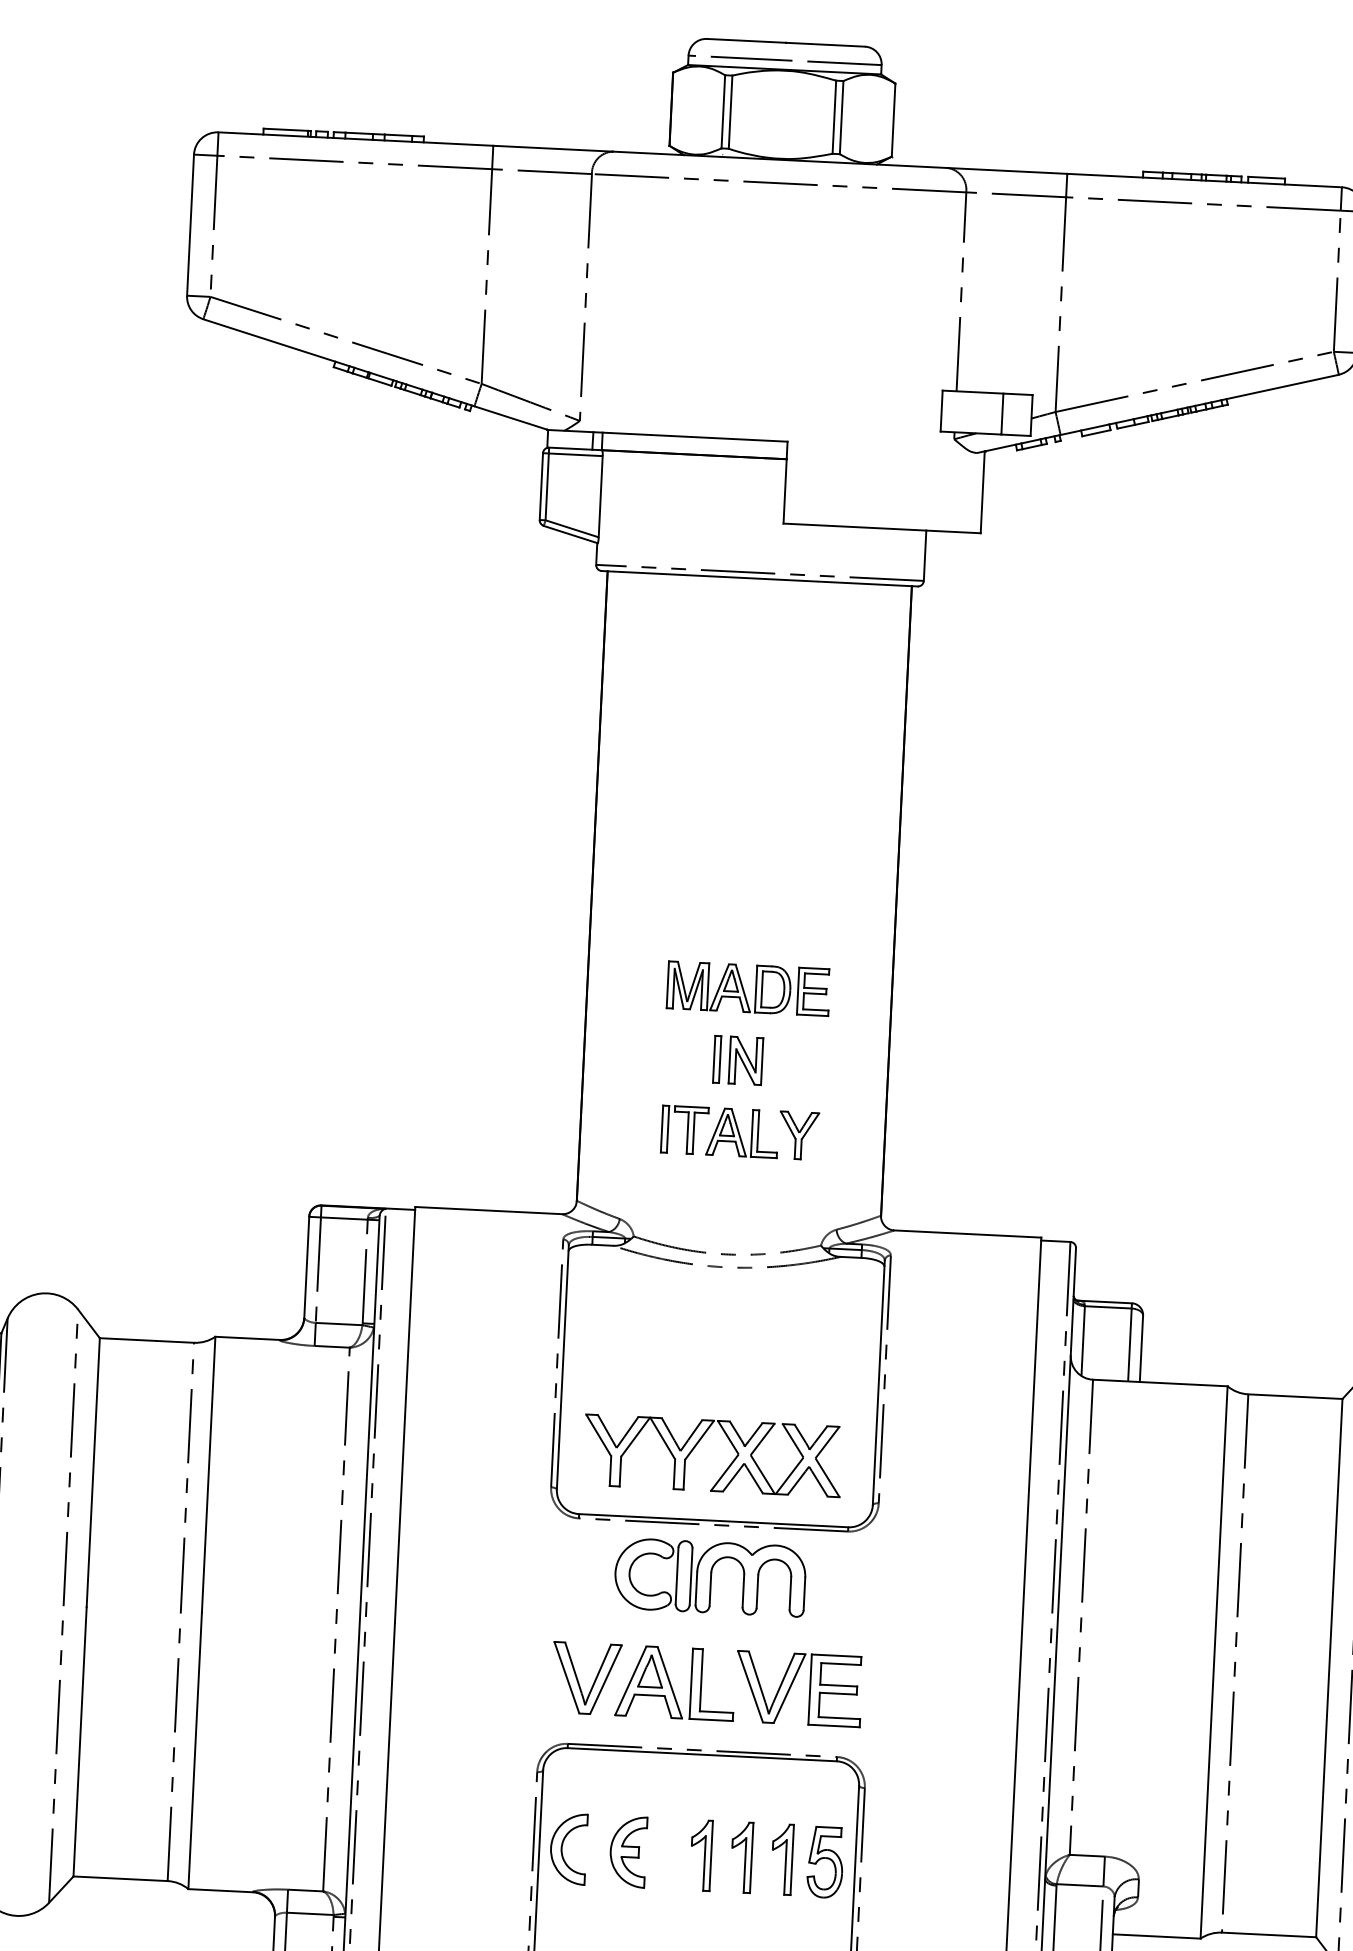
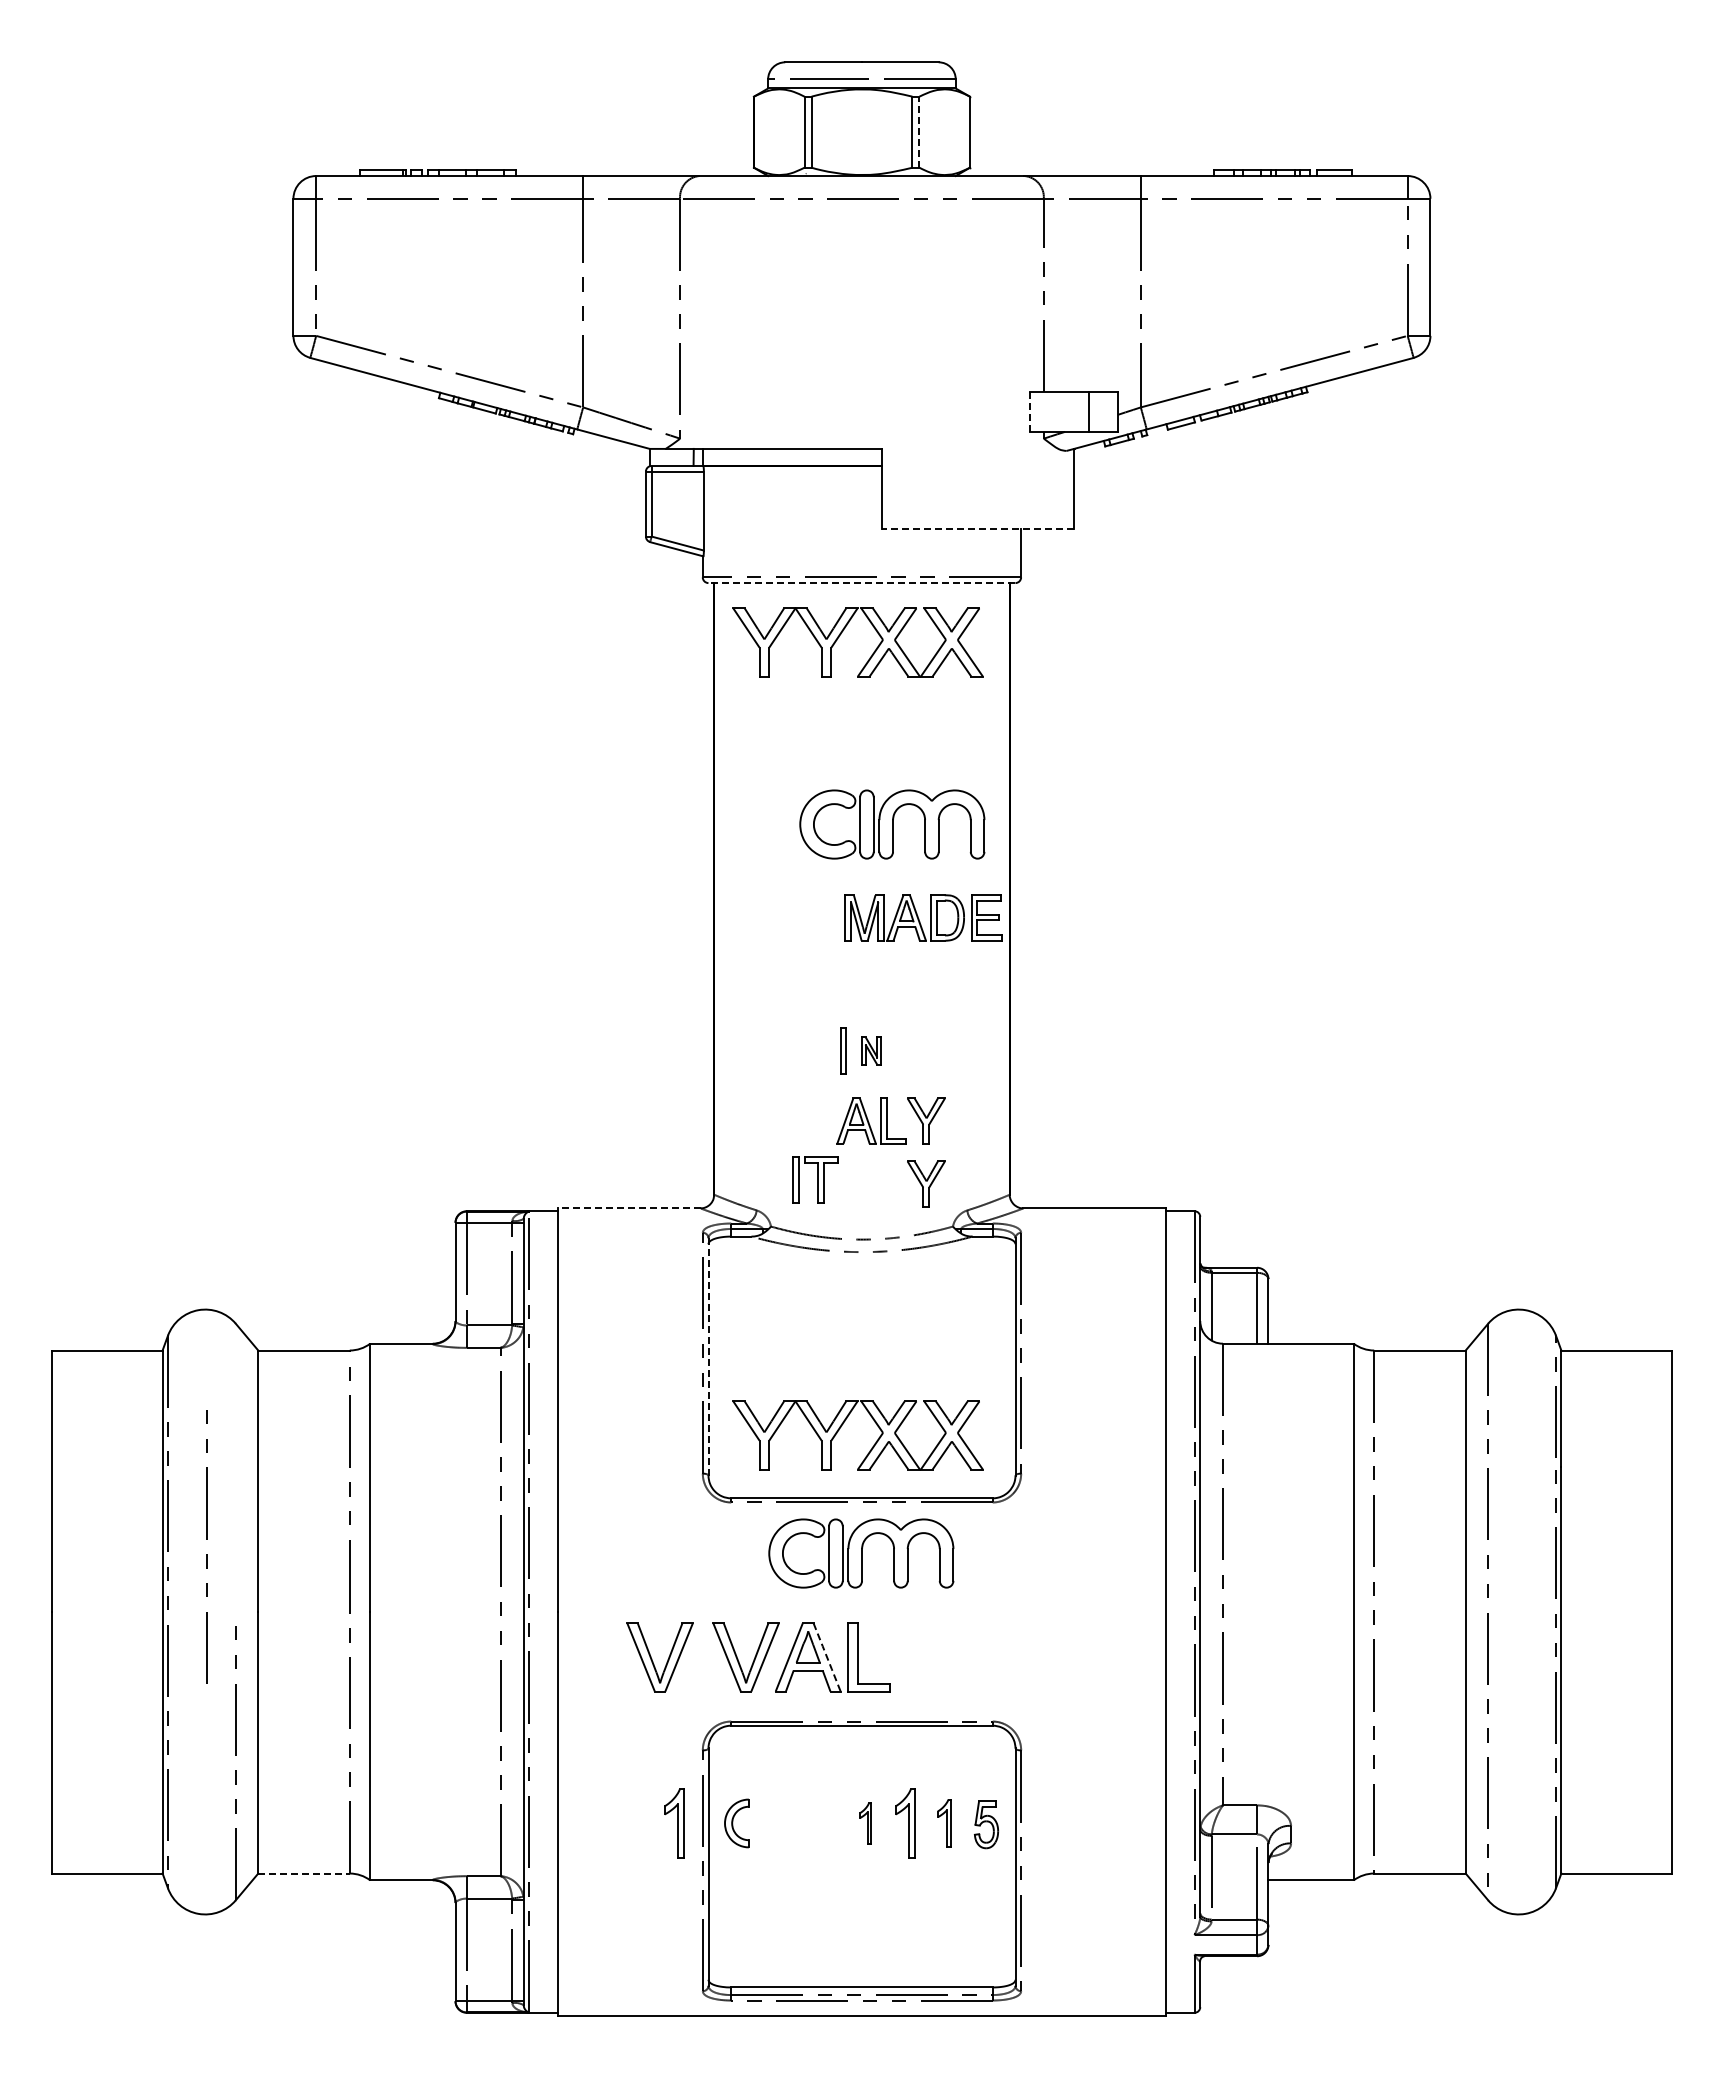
line: (841, 117) -> (919, 132), solid -> dashed
line: (941, 410) -> (1030, 411), solid -> dashed
line: (882, 528) -> (978, 528), solid -> dashed
line: (759, 579) -> (861, 583), solid -> dashed
part: (738, 627) -> (843, 631), added
part: (779, 828) -> (892, 824), added
part: (748, 988) -> (923, 917), moved
part: (746, 1060) -> (871, 1050), size x0.6
part: (684, 1129) -> (815, 1179), moved
part: (795, 1199) -> (926, 1183), added
line: (489, 1210) -> (629, 1208), solid -> dashed
line: (562, 1367) -> (708, 1356), solid -> dashed
line: (70, 1457) -> (206, 1539), moved
part: (490, 1674) -> (652, 1658), added
line: (670, 1683) -> (827, 1658), solid -> dashed
part: (792, 1684) -> (946, 1653), removed
part: (504, 1845) -> (674, 1823), added
part: (568, 1849) -> (736, 1823), size x0.7
part: (627, 1851) -> (794, 1823), removed
part: (700, 1855) -> (865, 1823), size x0.6
part: (782, 1859) -> (944, 1823), size x0.7
part: (825, 1862) -> (986, 1824), size x0.7
line: (121, 1878) -> (304, 1873), solid -> dashed

